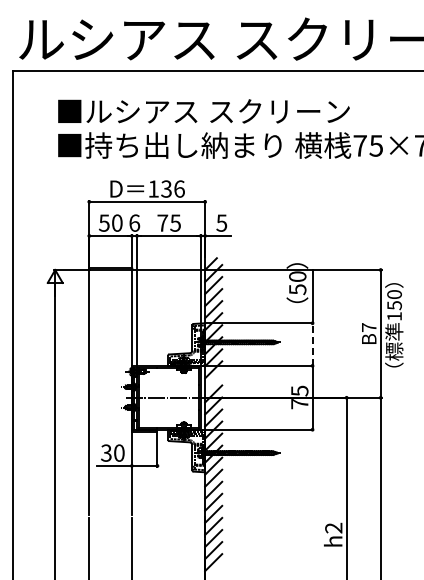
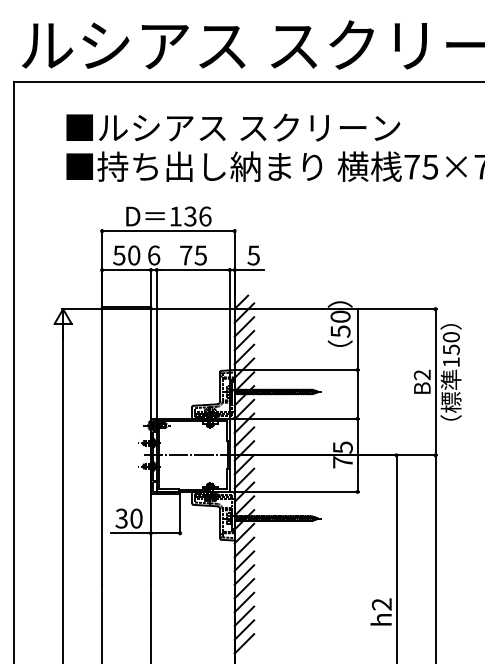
text: (368, 327) -> (421, 374), B7 -> B2
line: (312, 344) -> (357, 394), dashed -> solid
line: (213, 381) -> (244, 436), added

